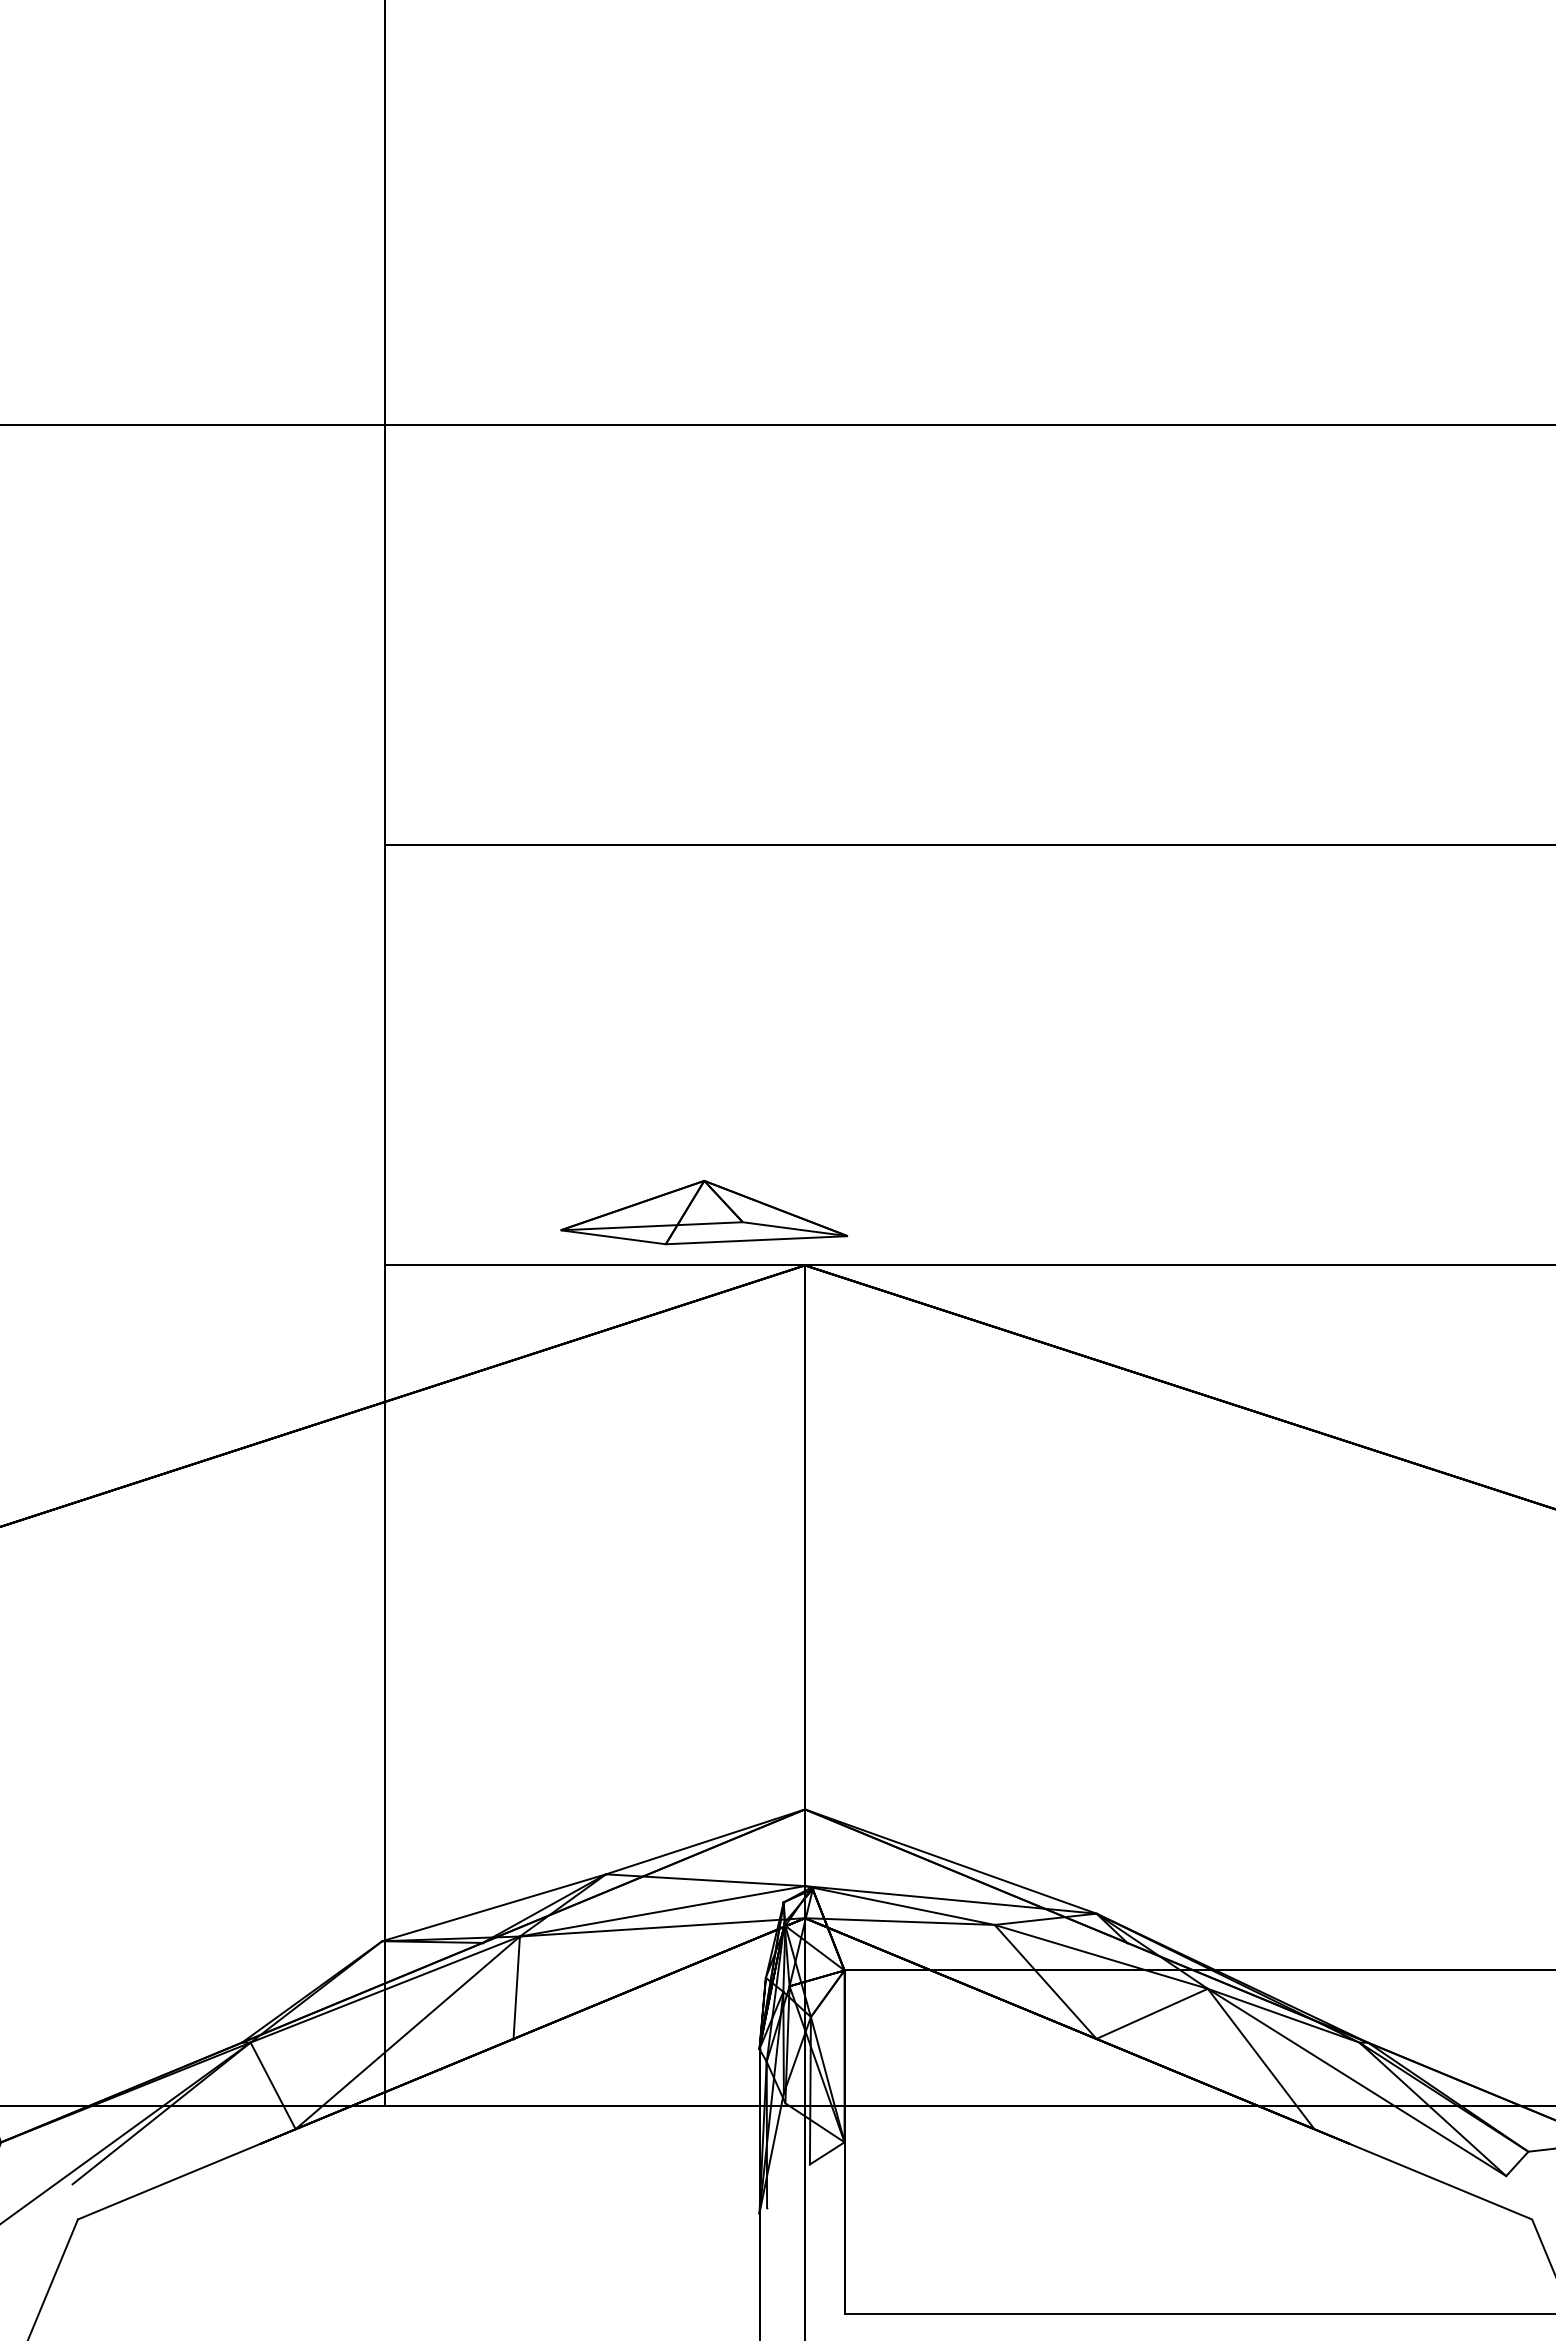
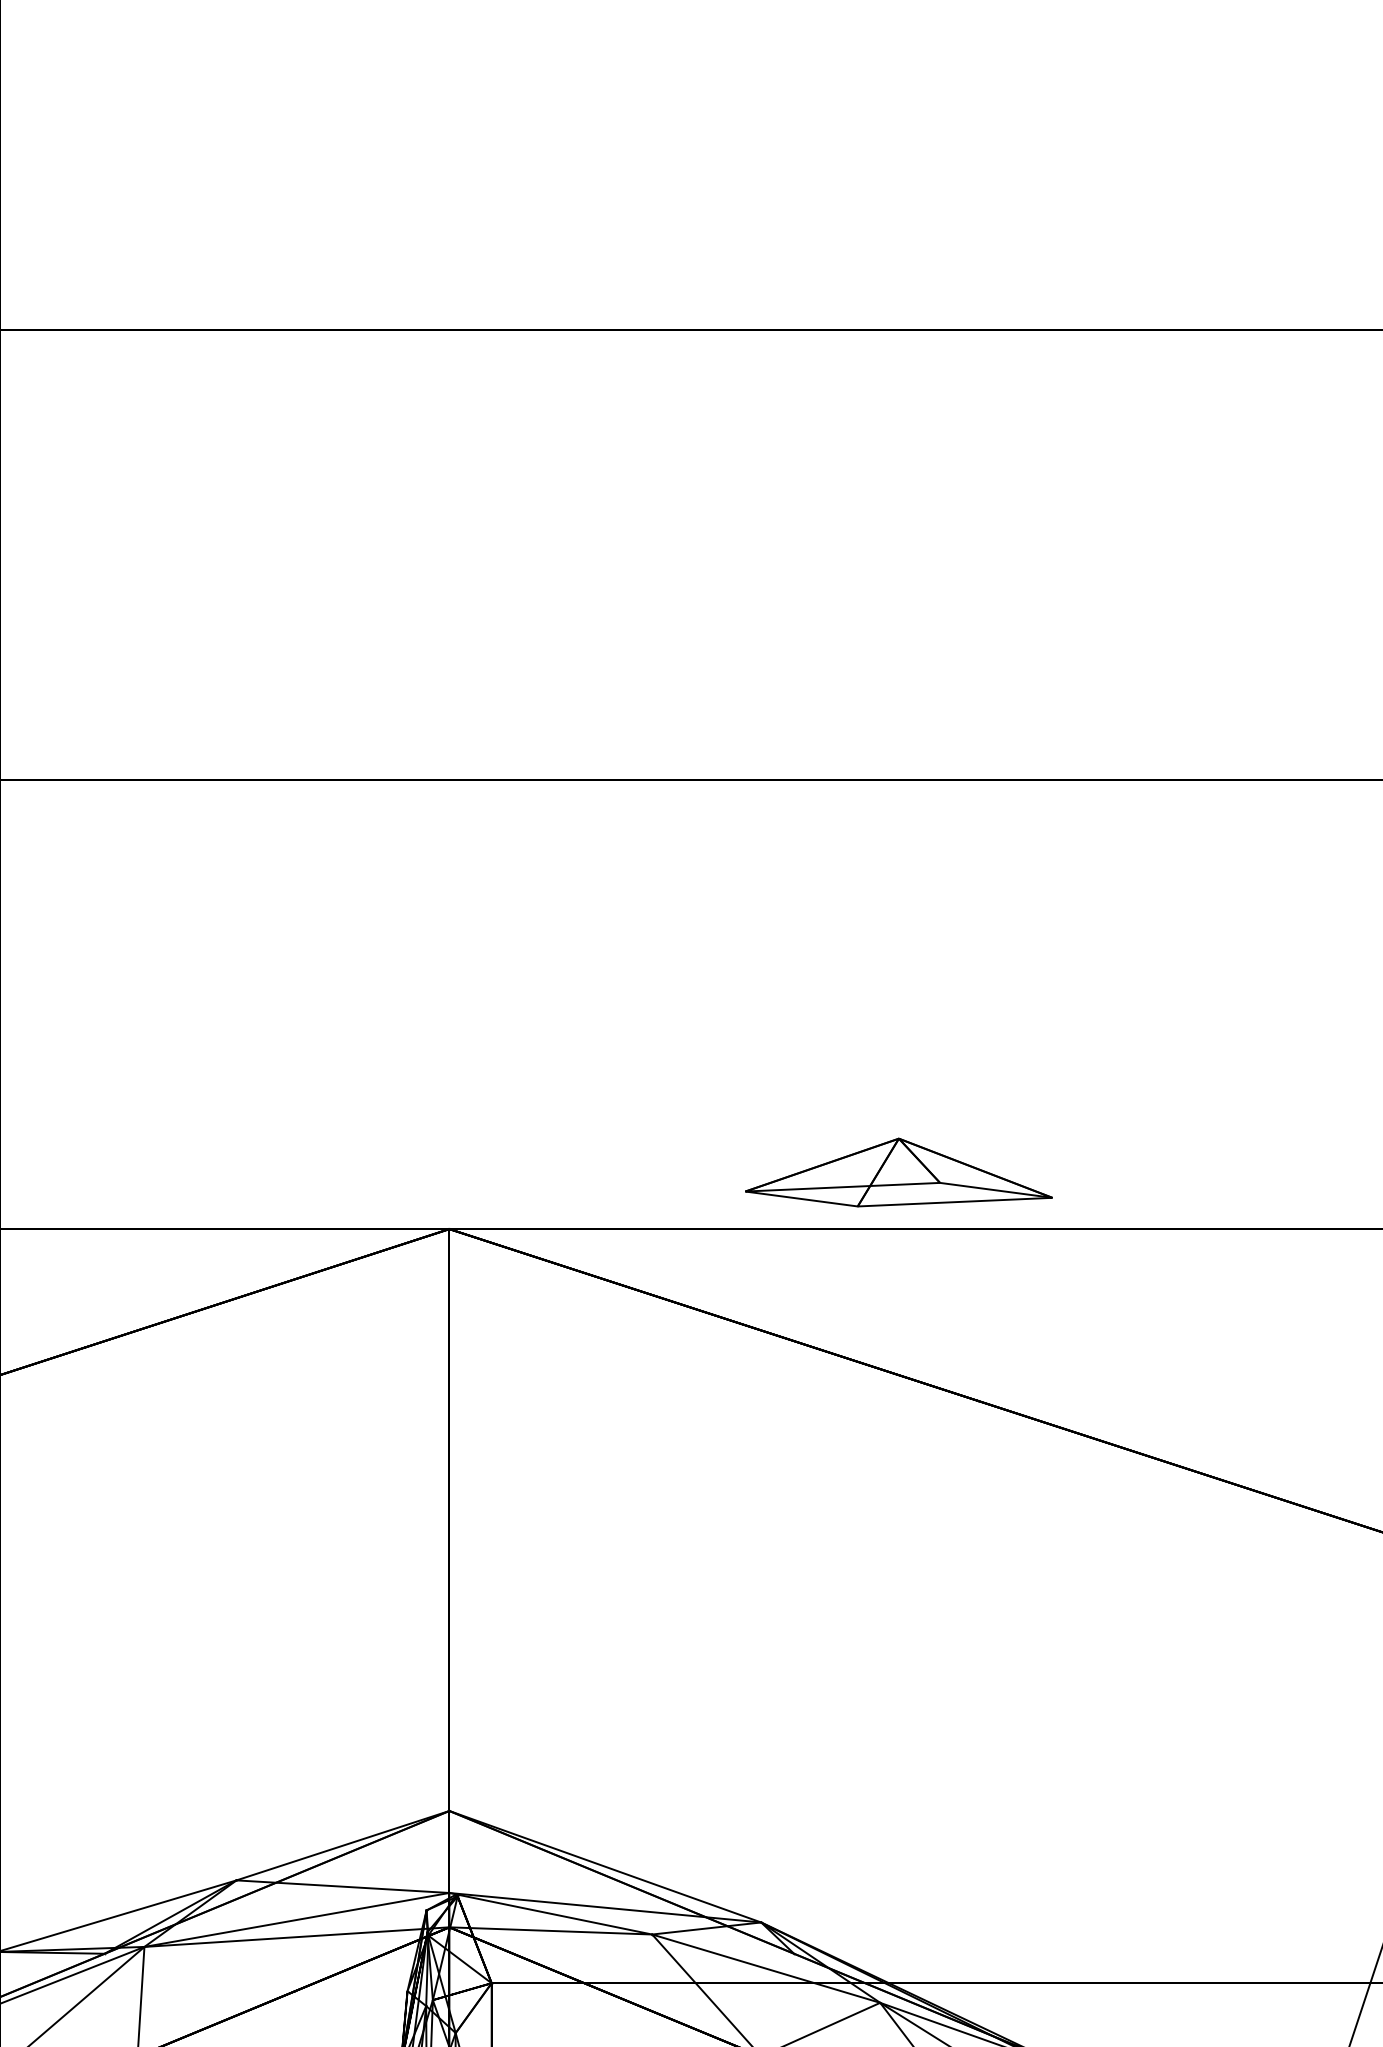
part: (704, 1212) -> (899, 1172), moved

